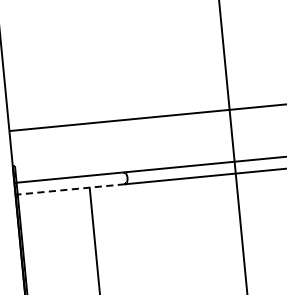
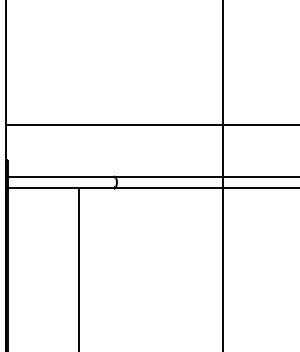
line: (70, 189) -> (60, 188), dashed -> solid

